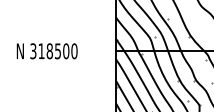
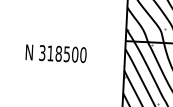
text: (46, 51) -> (55, 53), moved

